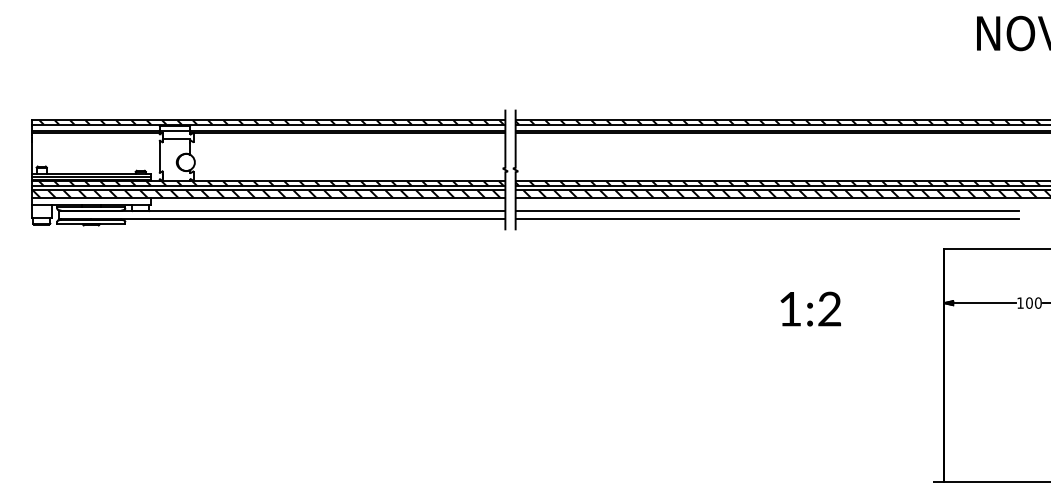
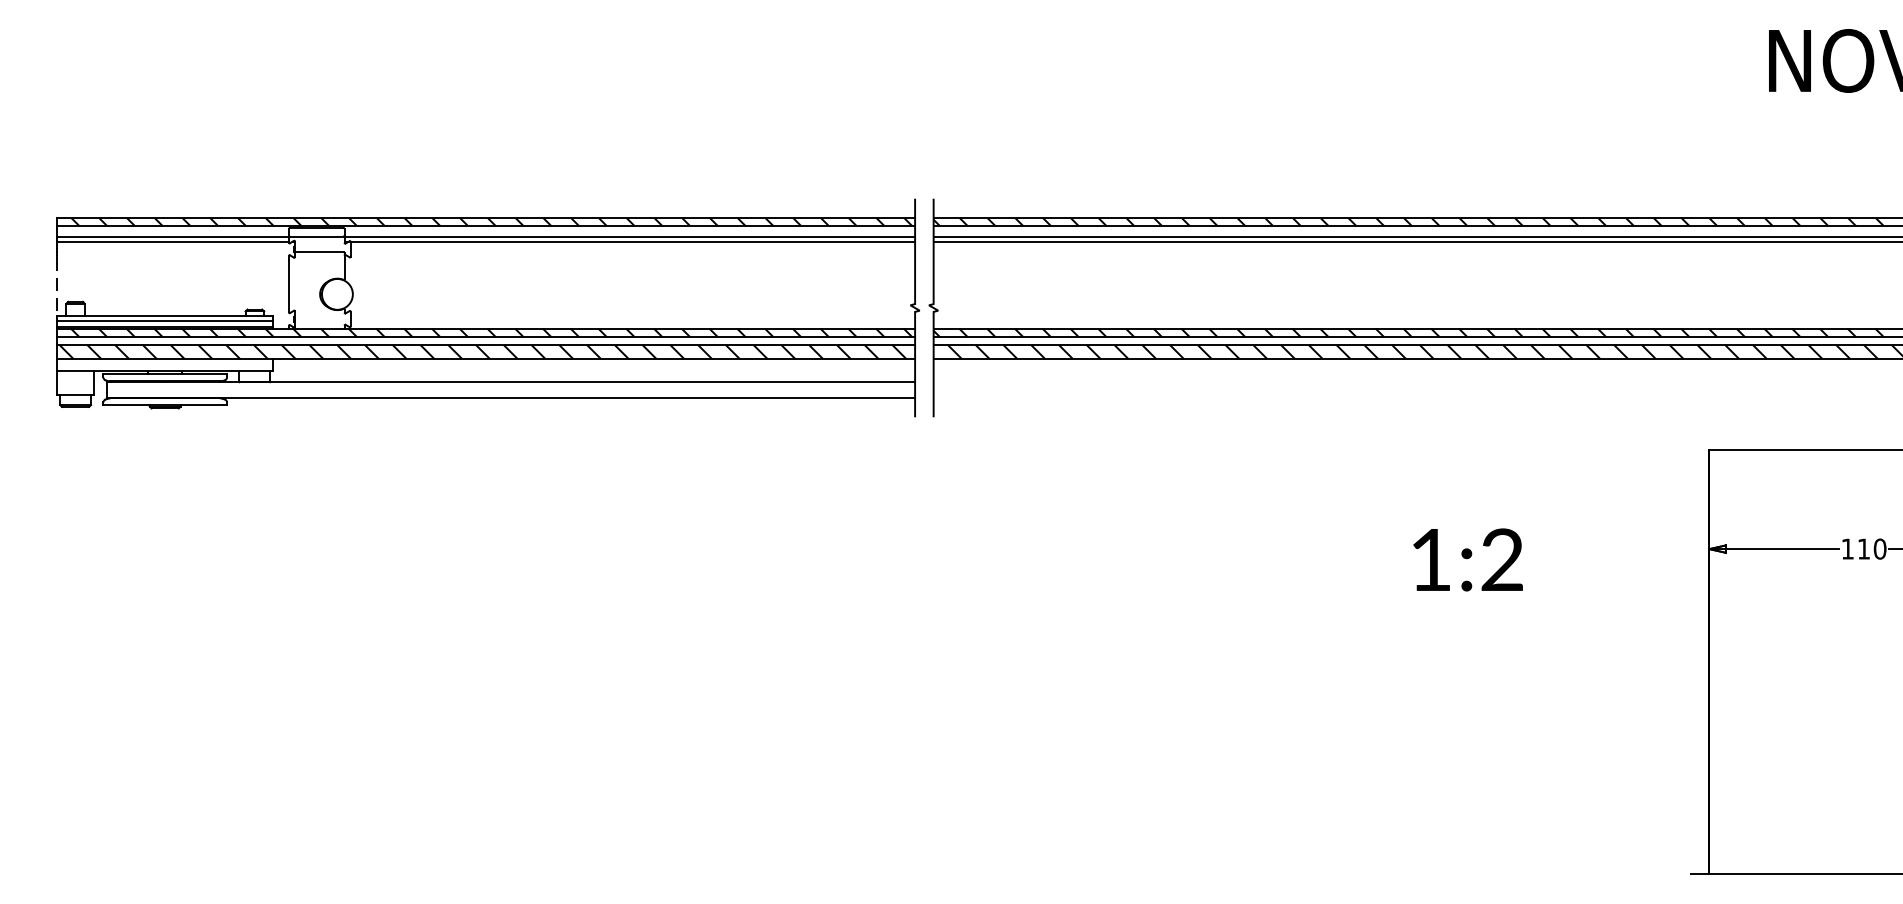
line: (31, 158) -> (57, 287), solid -> dashed
line: (767, 210) -> (1389, 381), removed
line: (767, 219) -> (1389, 397), removed
text: (1029, 302) -> (1864, 547), 100 -> 110

